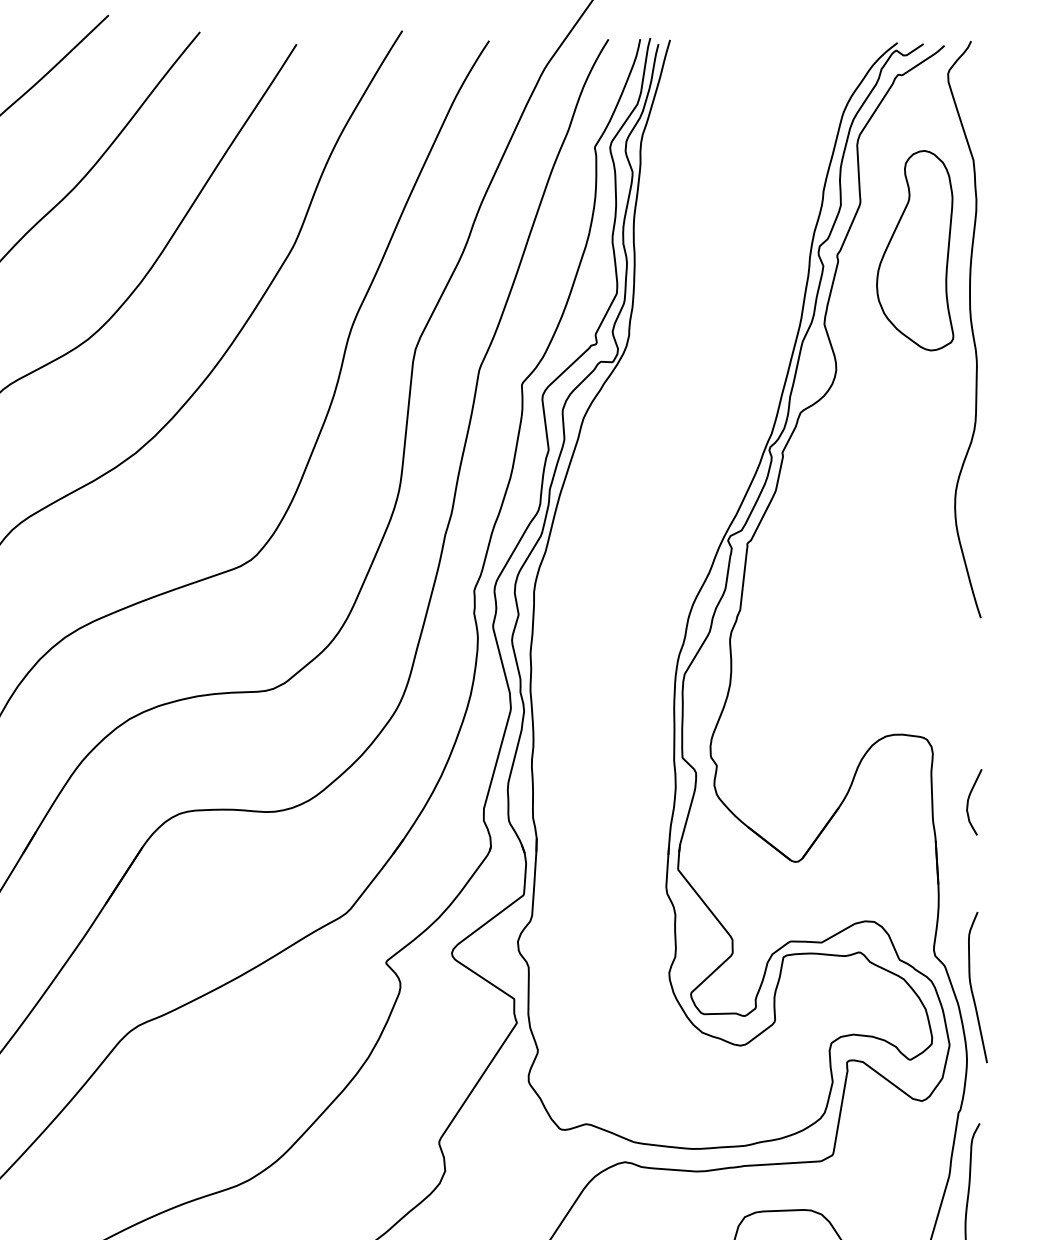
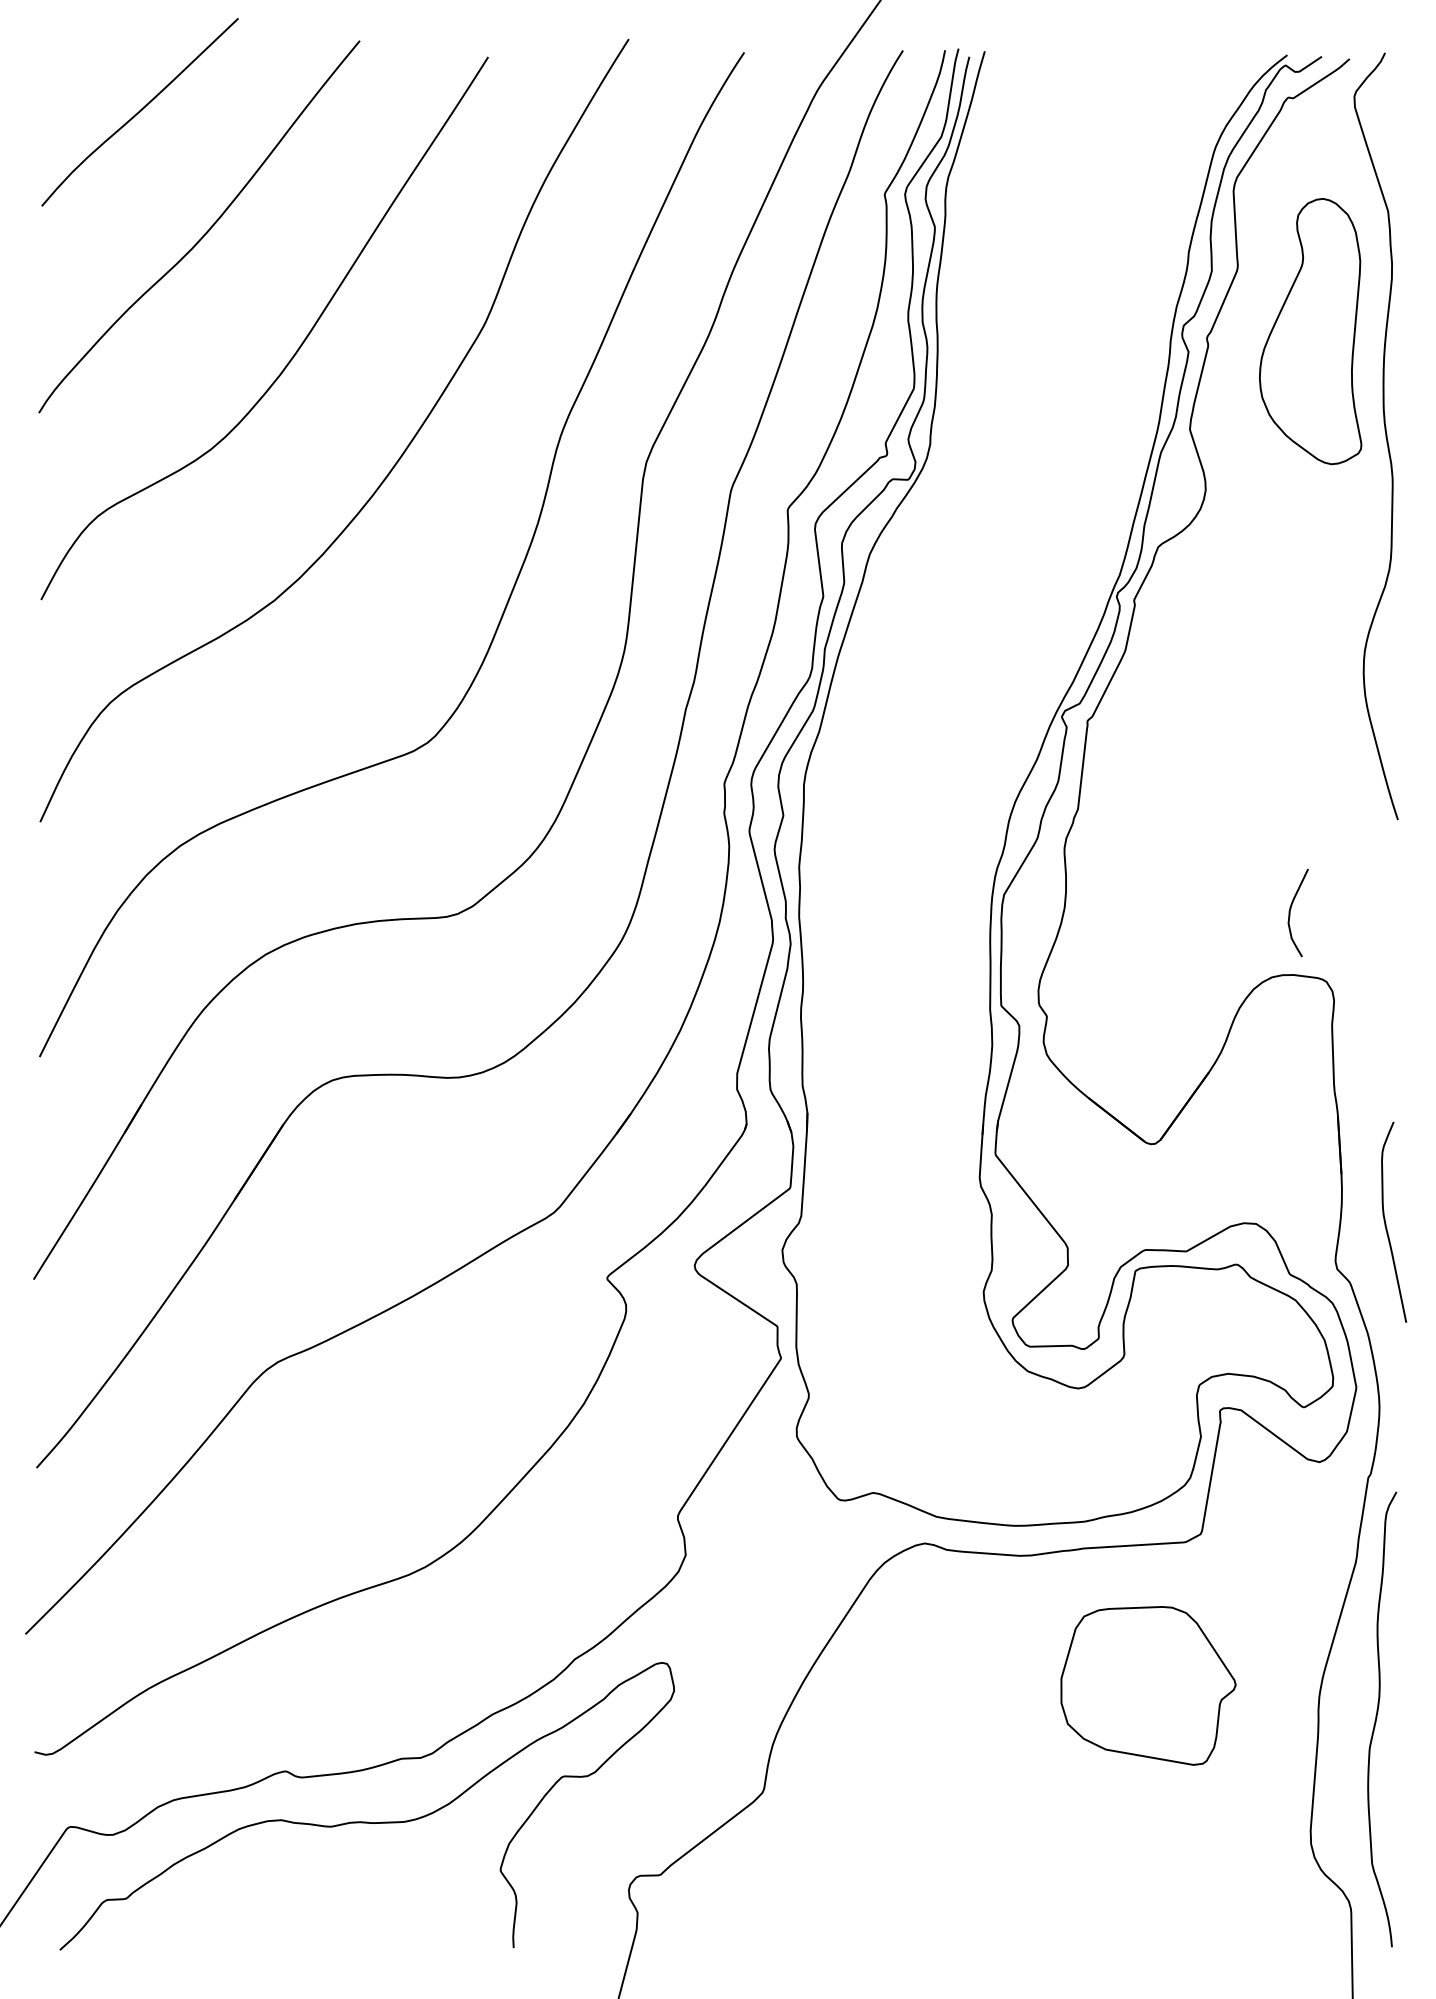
curve: (969, 799) -> (1291, 909), moved
curve: (972, 988) -> (1386, 1223), moved

